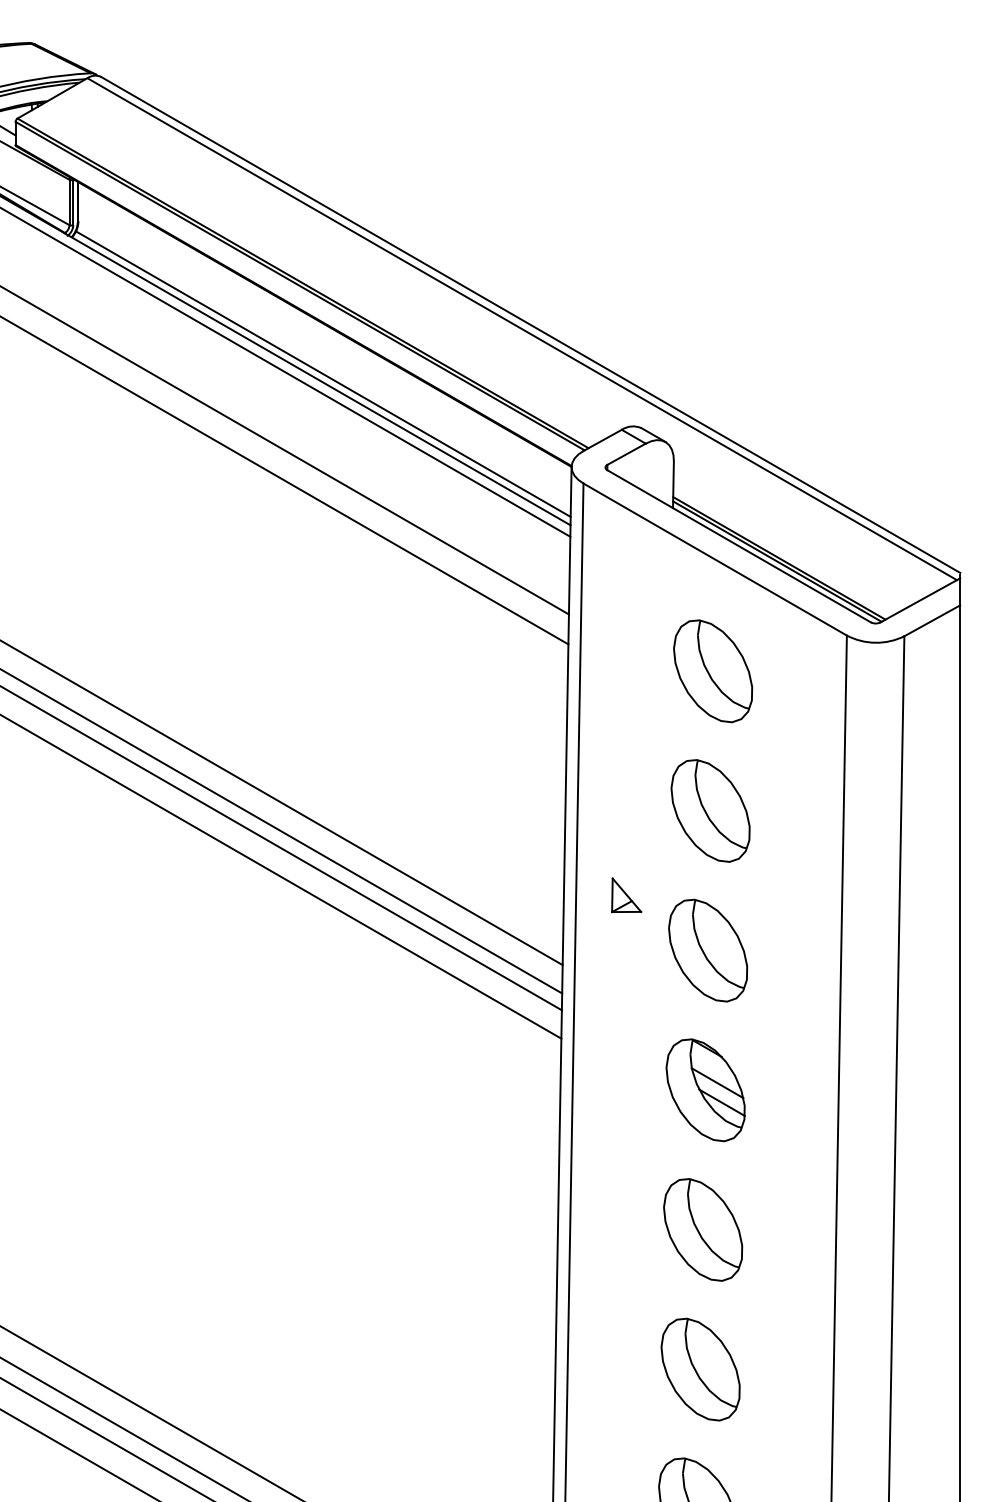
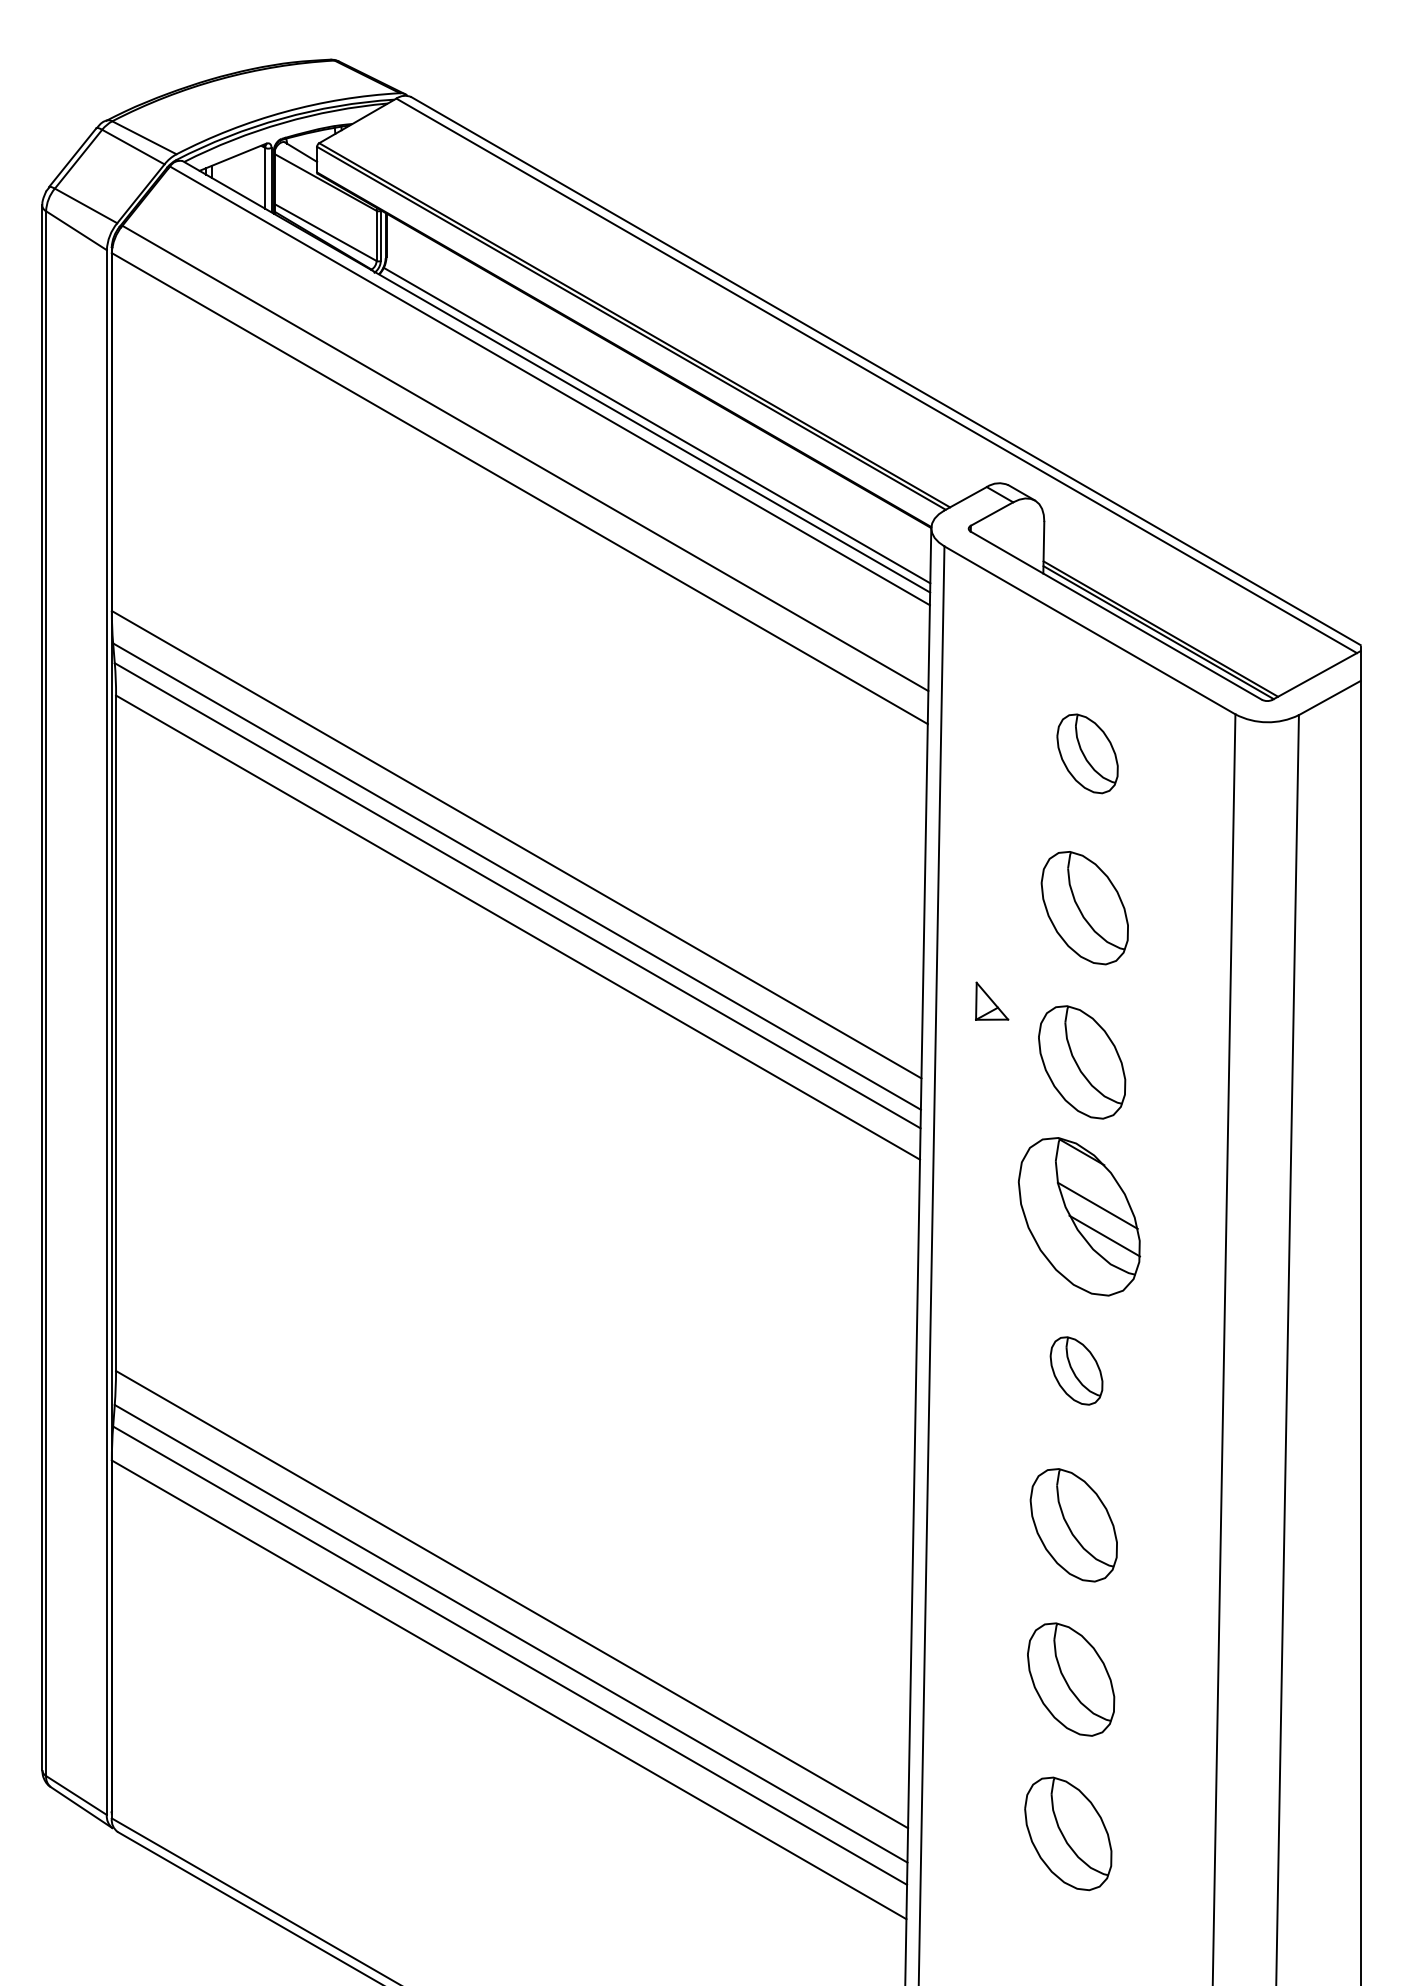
part: (712, 671) -> (1087, 753), size x0.7
part: (705, 1090) -> (1079, 1216), size x1.4
part: (703, 1229) -> (1076, 1370), size x0.6

